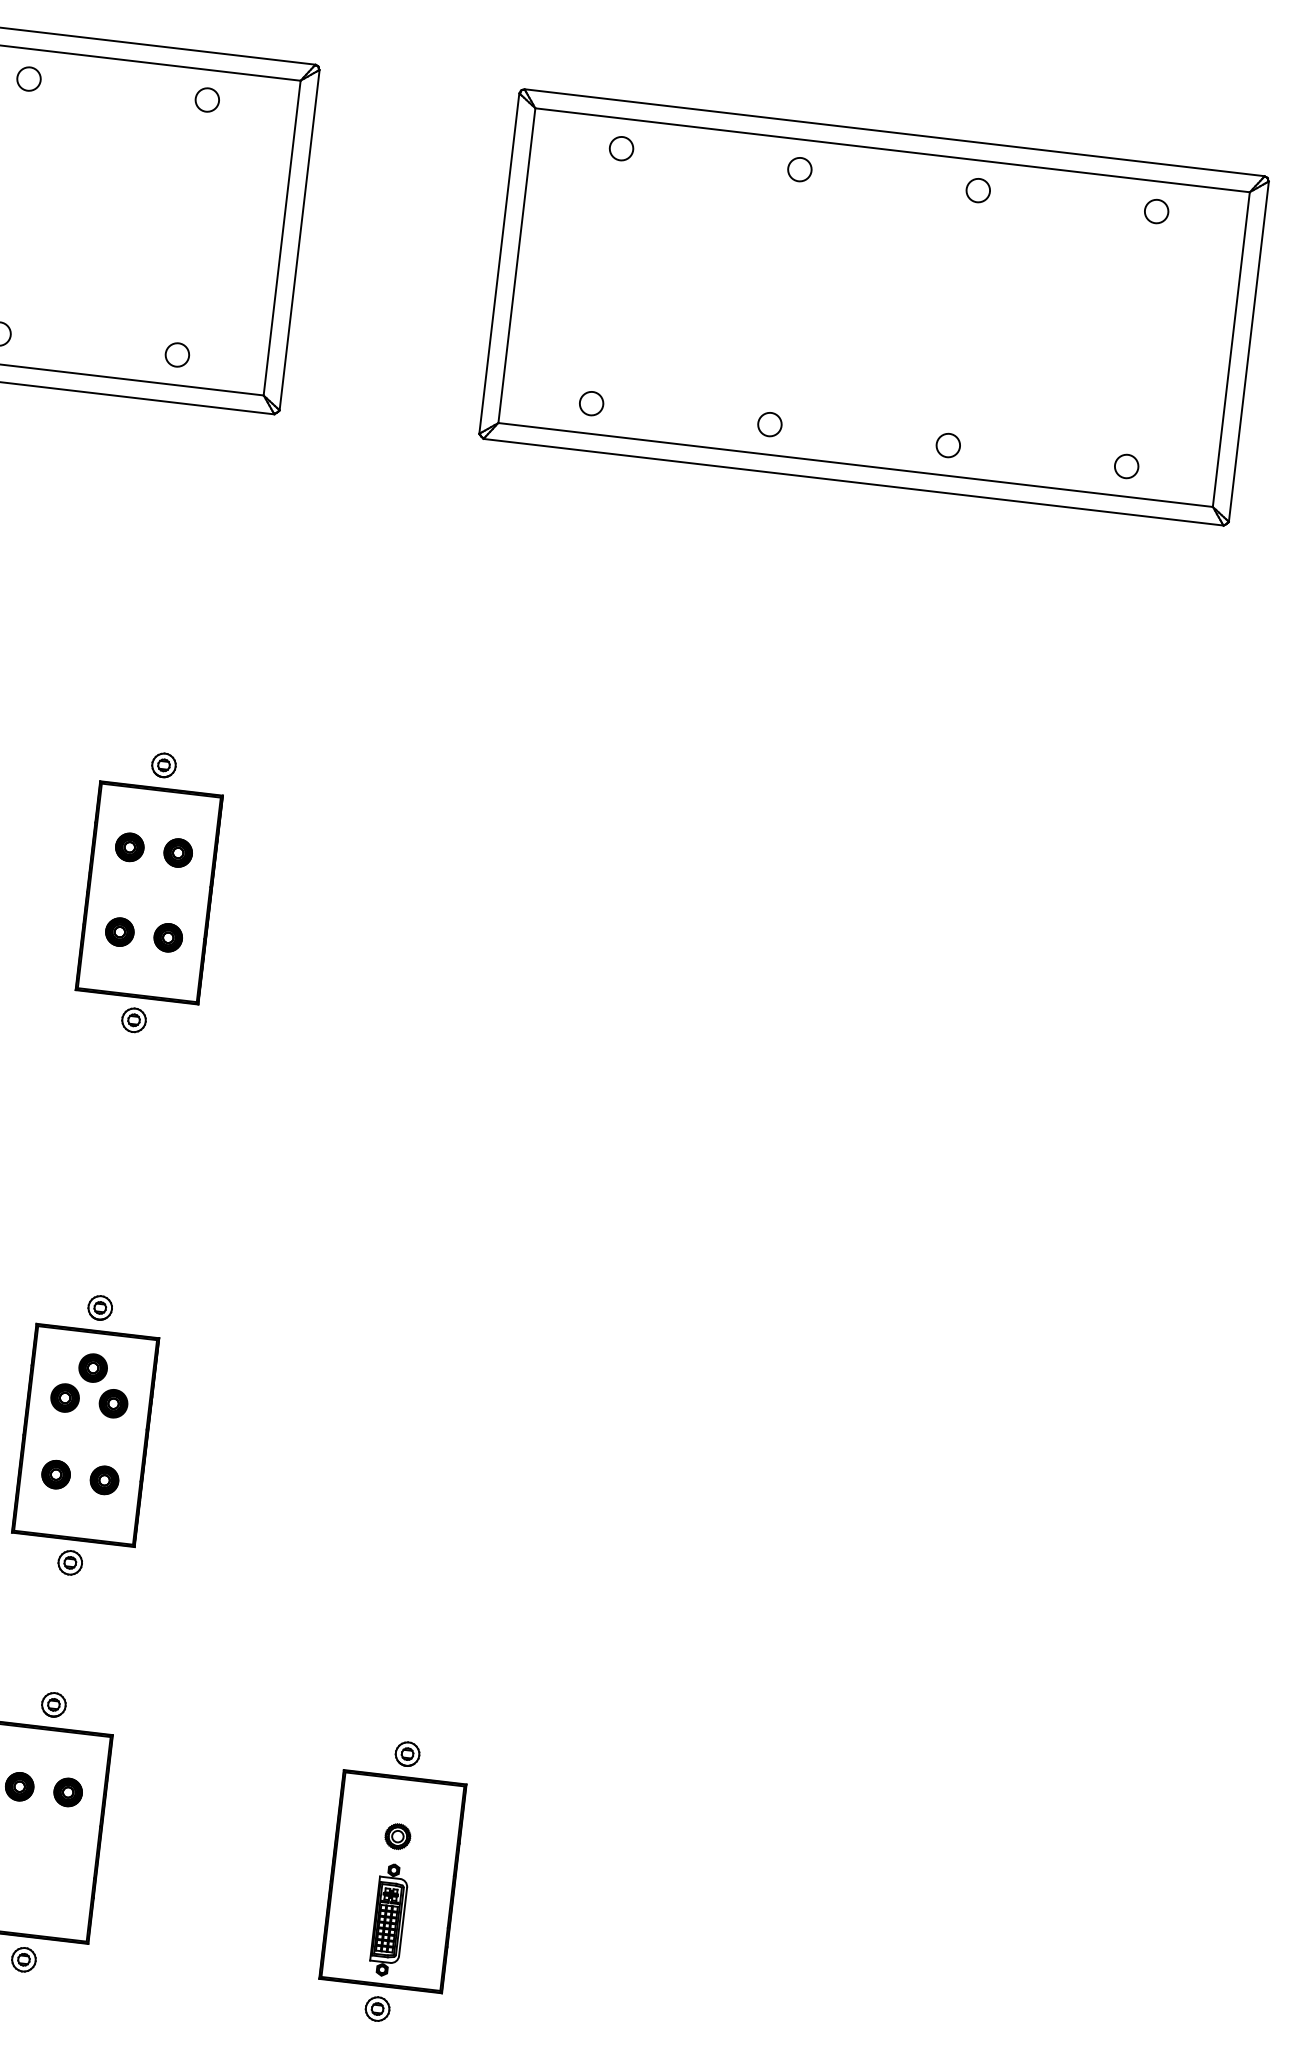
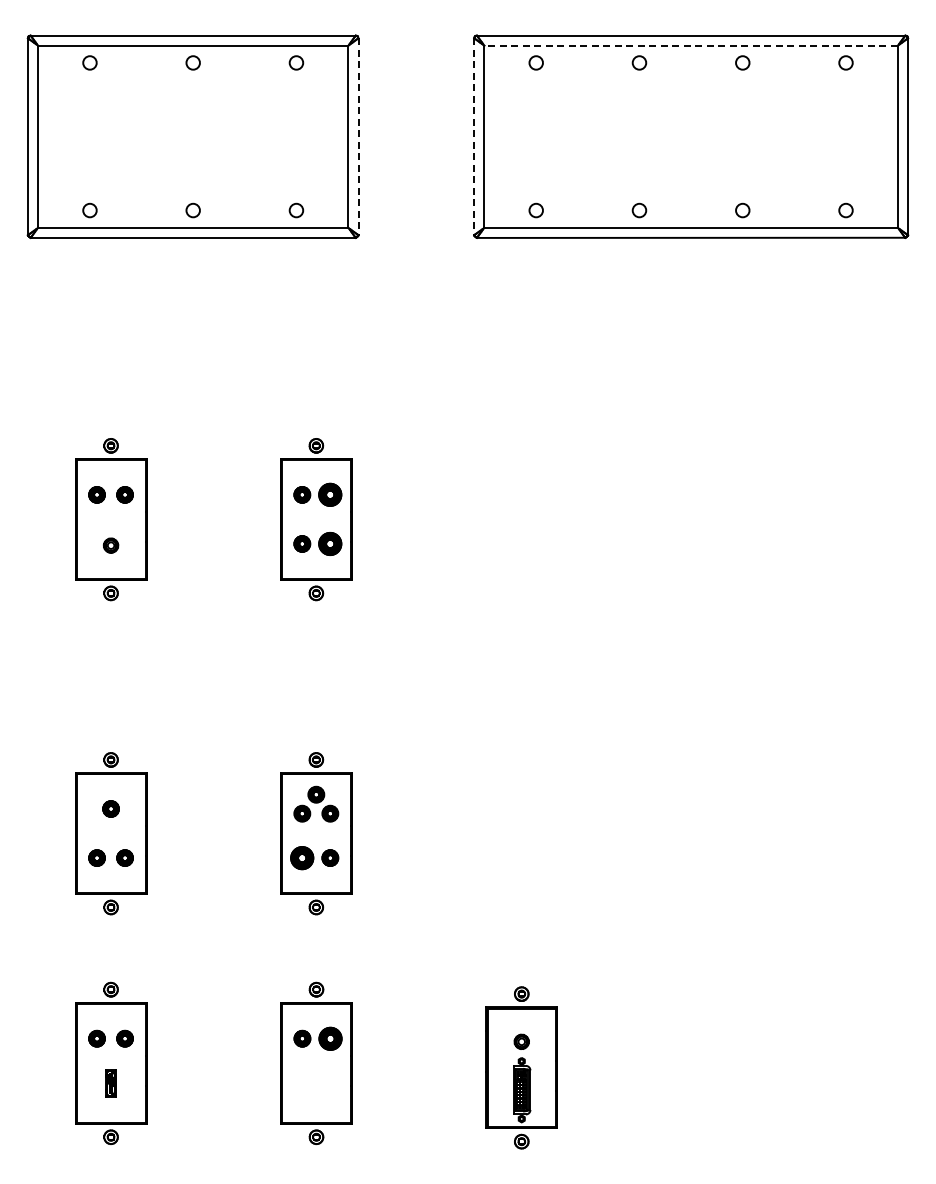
line: (893, 150) -> (691, 45), solid -> dashed
line: (299, 239) -> (358, 136), solid -> dashed
line: (499, 263) -> (474, 136), solid -> dashed
part: (178, 852) -> (330, 494), size x1.4
part: (168, 937) -> (330, 543), size x1.4
part: (56, 1473) -> (302, 857), size x1.4
part: (68, 1792) -> (330, 1038), size x1.4

